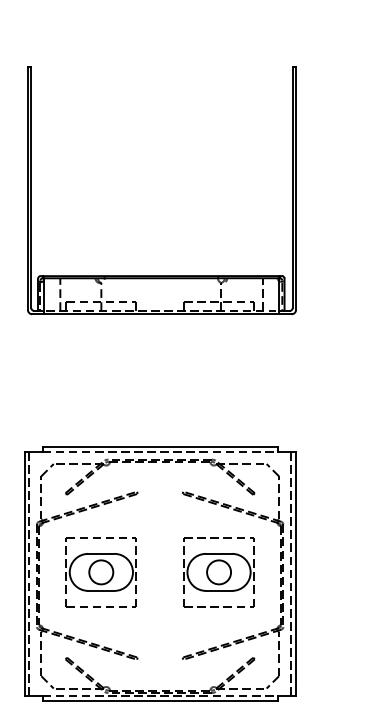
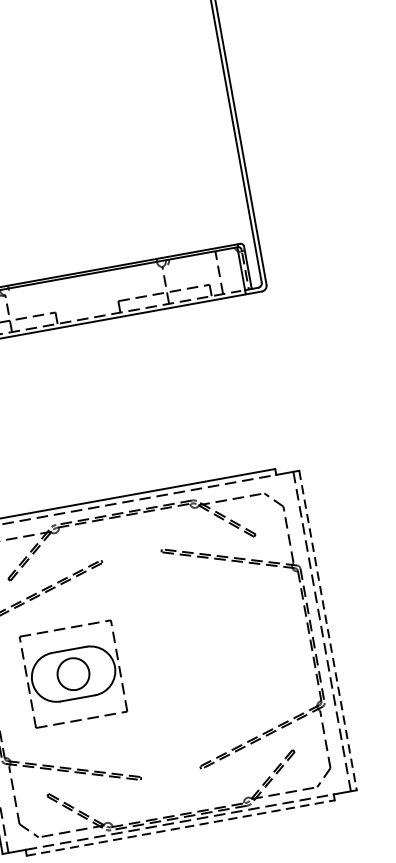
part: (218, 572) -> (226, 646), removed
line: (295, 574) -> (328, 631), solid -> dashed
line: (160, 700) -> (181, 827), solid -> dashed

